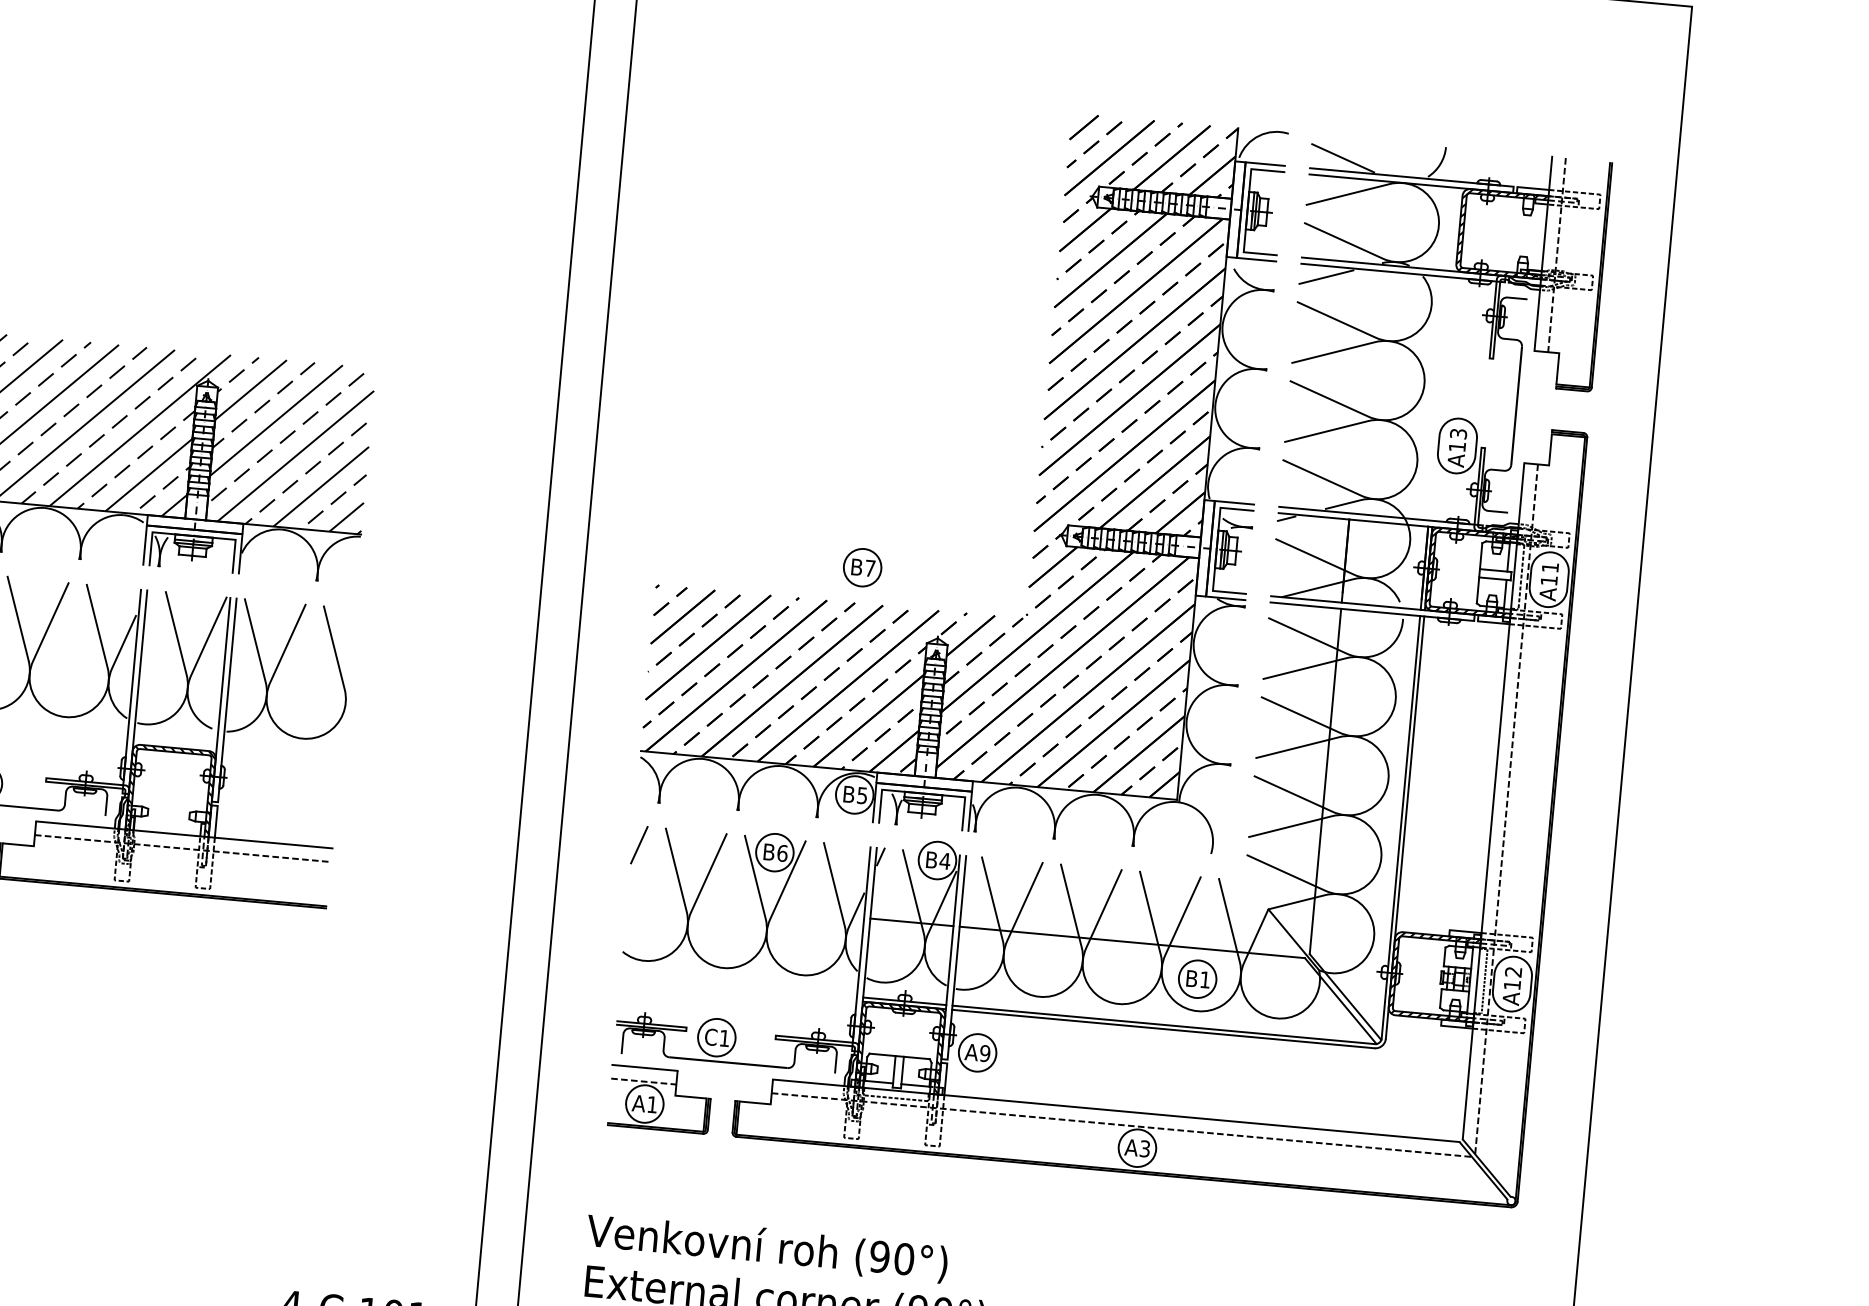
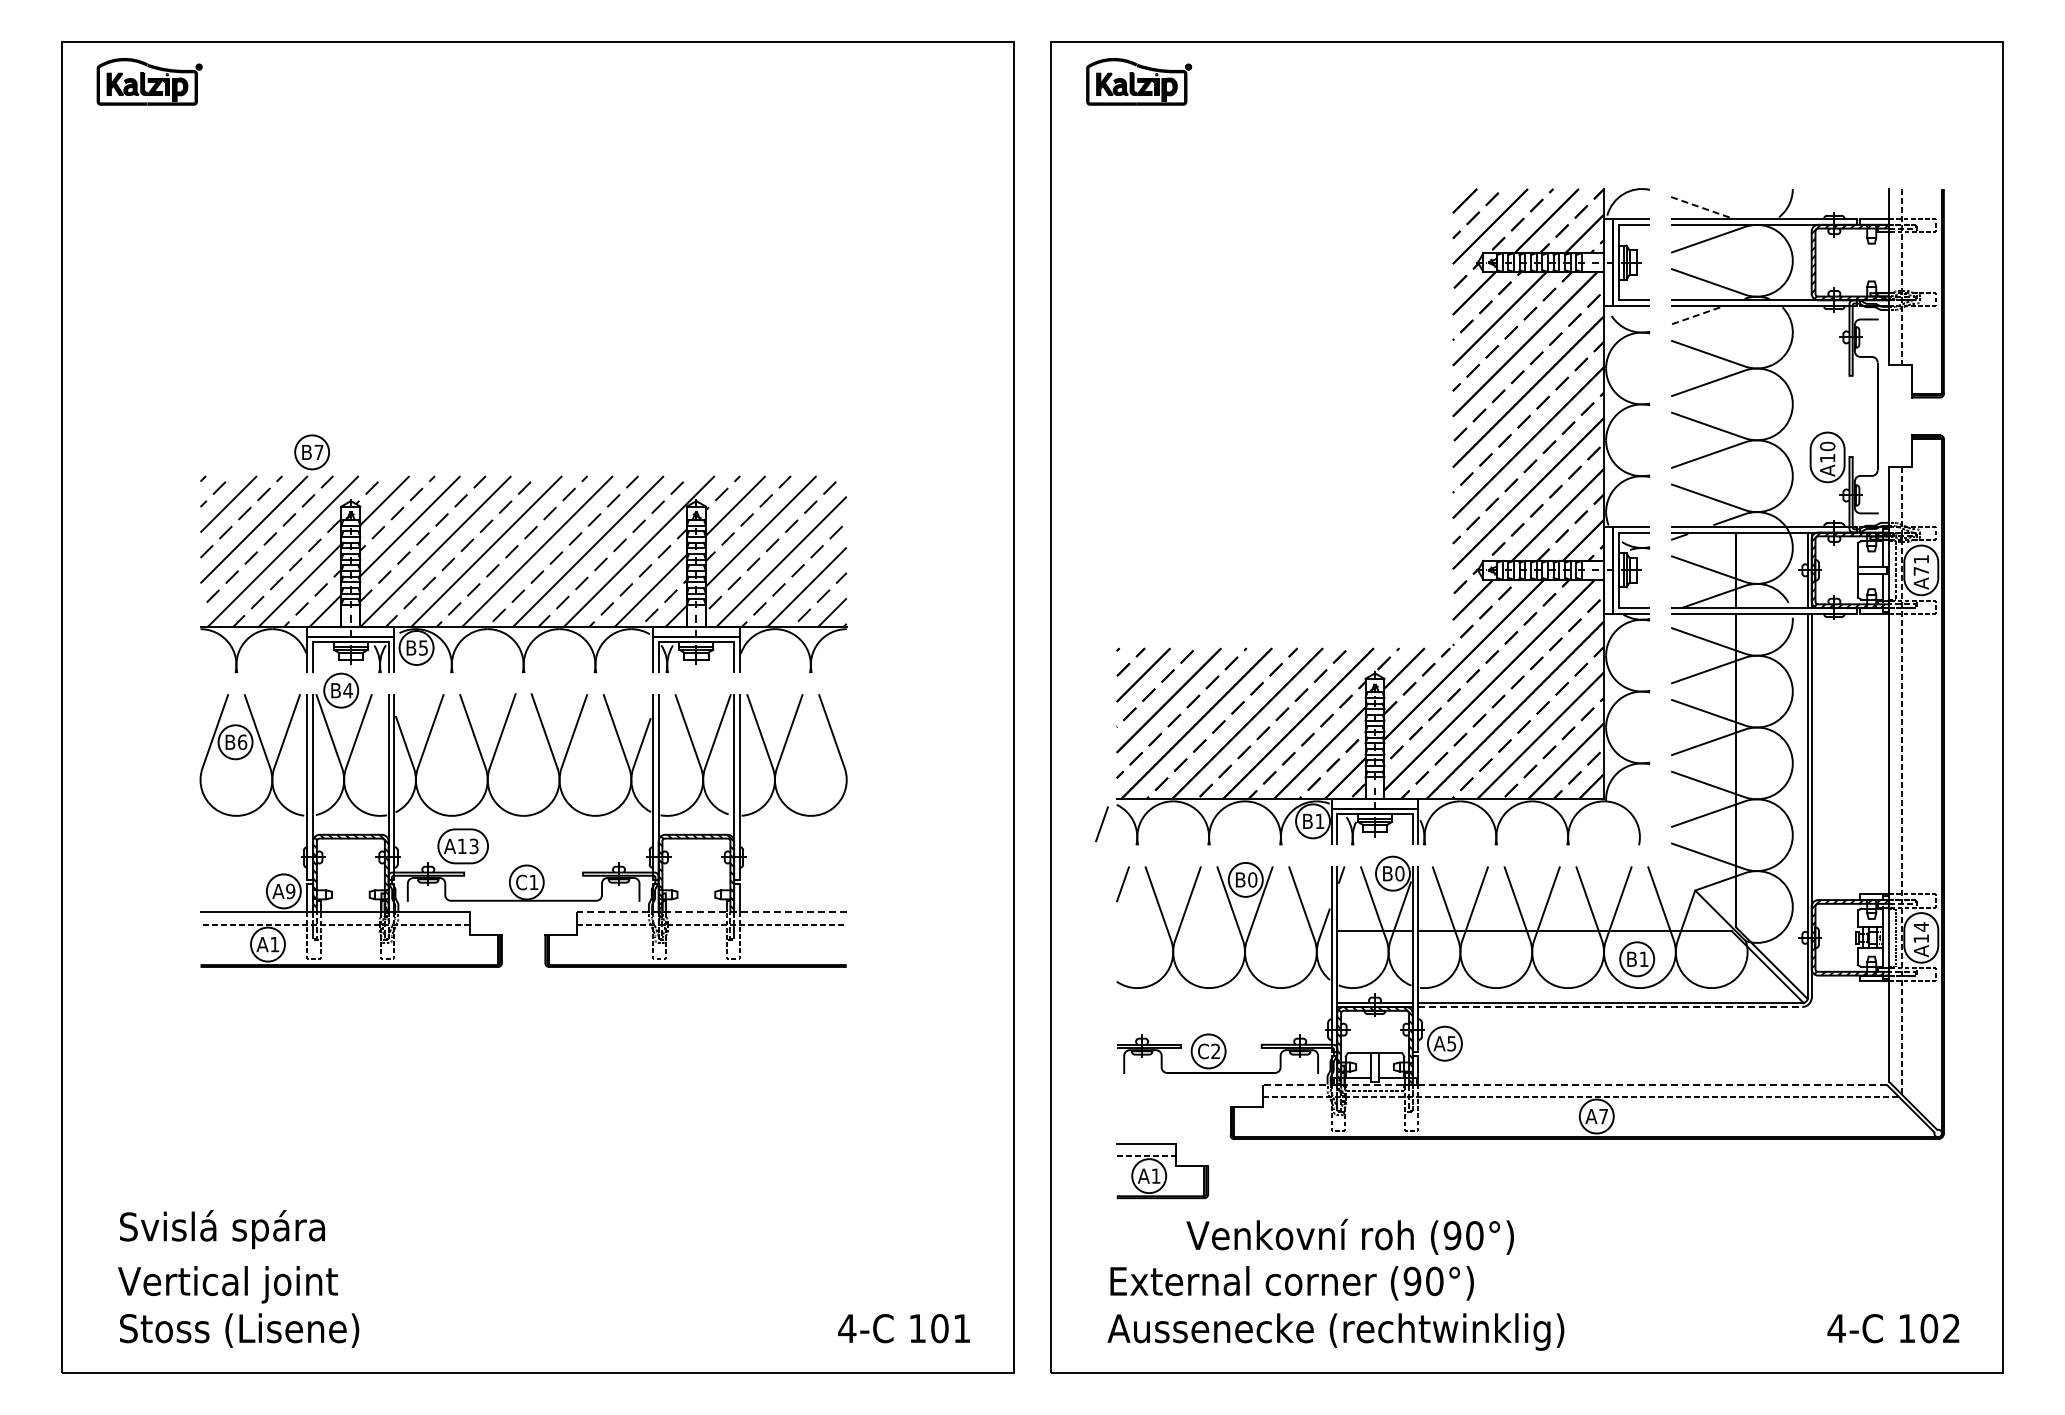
line: (1343, 158) -> (1701, 207), solid -> dashed
line: (1326, 276) -> (1695, 315), solid -> dashed
text: (1458, 433) -> (1827, 446), A13 -> A10
part: (862, 567) -> (1301, 615), removed
text: (1548, 580) -> (1920, 571), A11 -> A71
line: (621, 777) -> (1101, 824), added
text: (861, 795) -> (1319, 821), B5 -> B1
line: (184, 835) -> (712, 912), solid -> dashed
text: (782, 852) -> (1252, 879), B6 -> B0
text: (944, 861) -> (1399, 873), B4 -> B0
text: (1512, 971) -> (1920, 926), A12 -> A14
line: (1163, 1029) -> (1610, 1007), solid -> dashed
text: (724, 1037) -> (1215, 1050), C1 -> C2
text: (984, 1053) -> (1451, 1043), A9 -> A5
part: (659, 1100) -> (1162, 1171), moved
line: (1116, 1110) -> (1574, 1084), solid -> dashed
text: (1144, 1148) -> (1603, 1116), A3 -> A7
text: (766, 1247) -> (1349, 1236), moved

